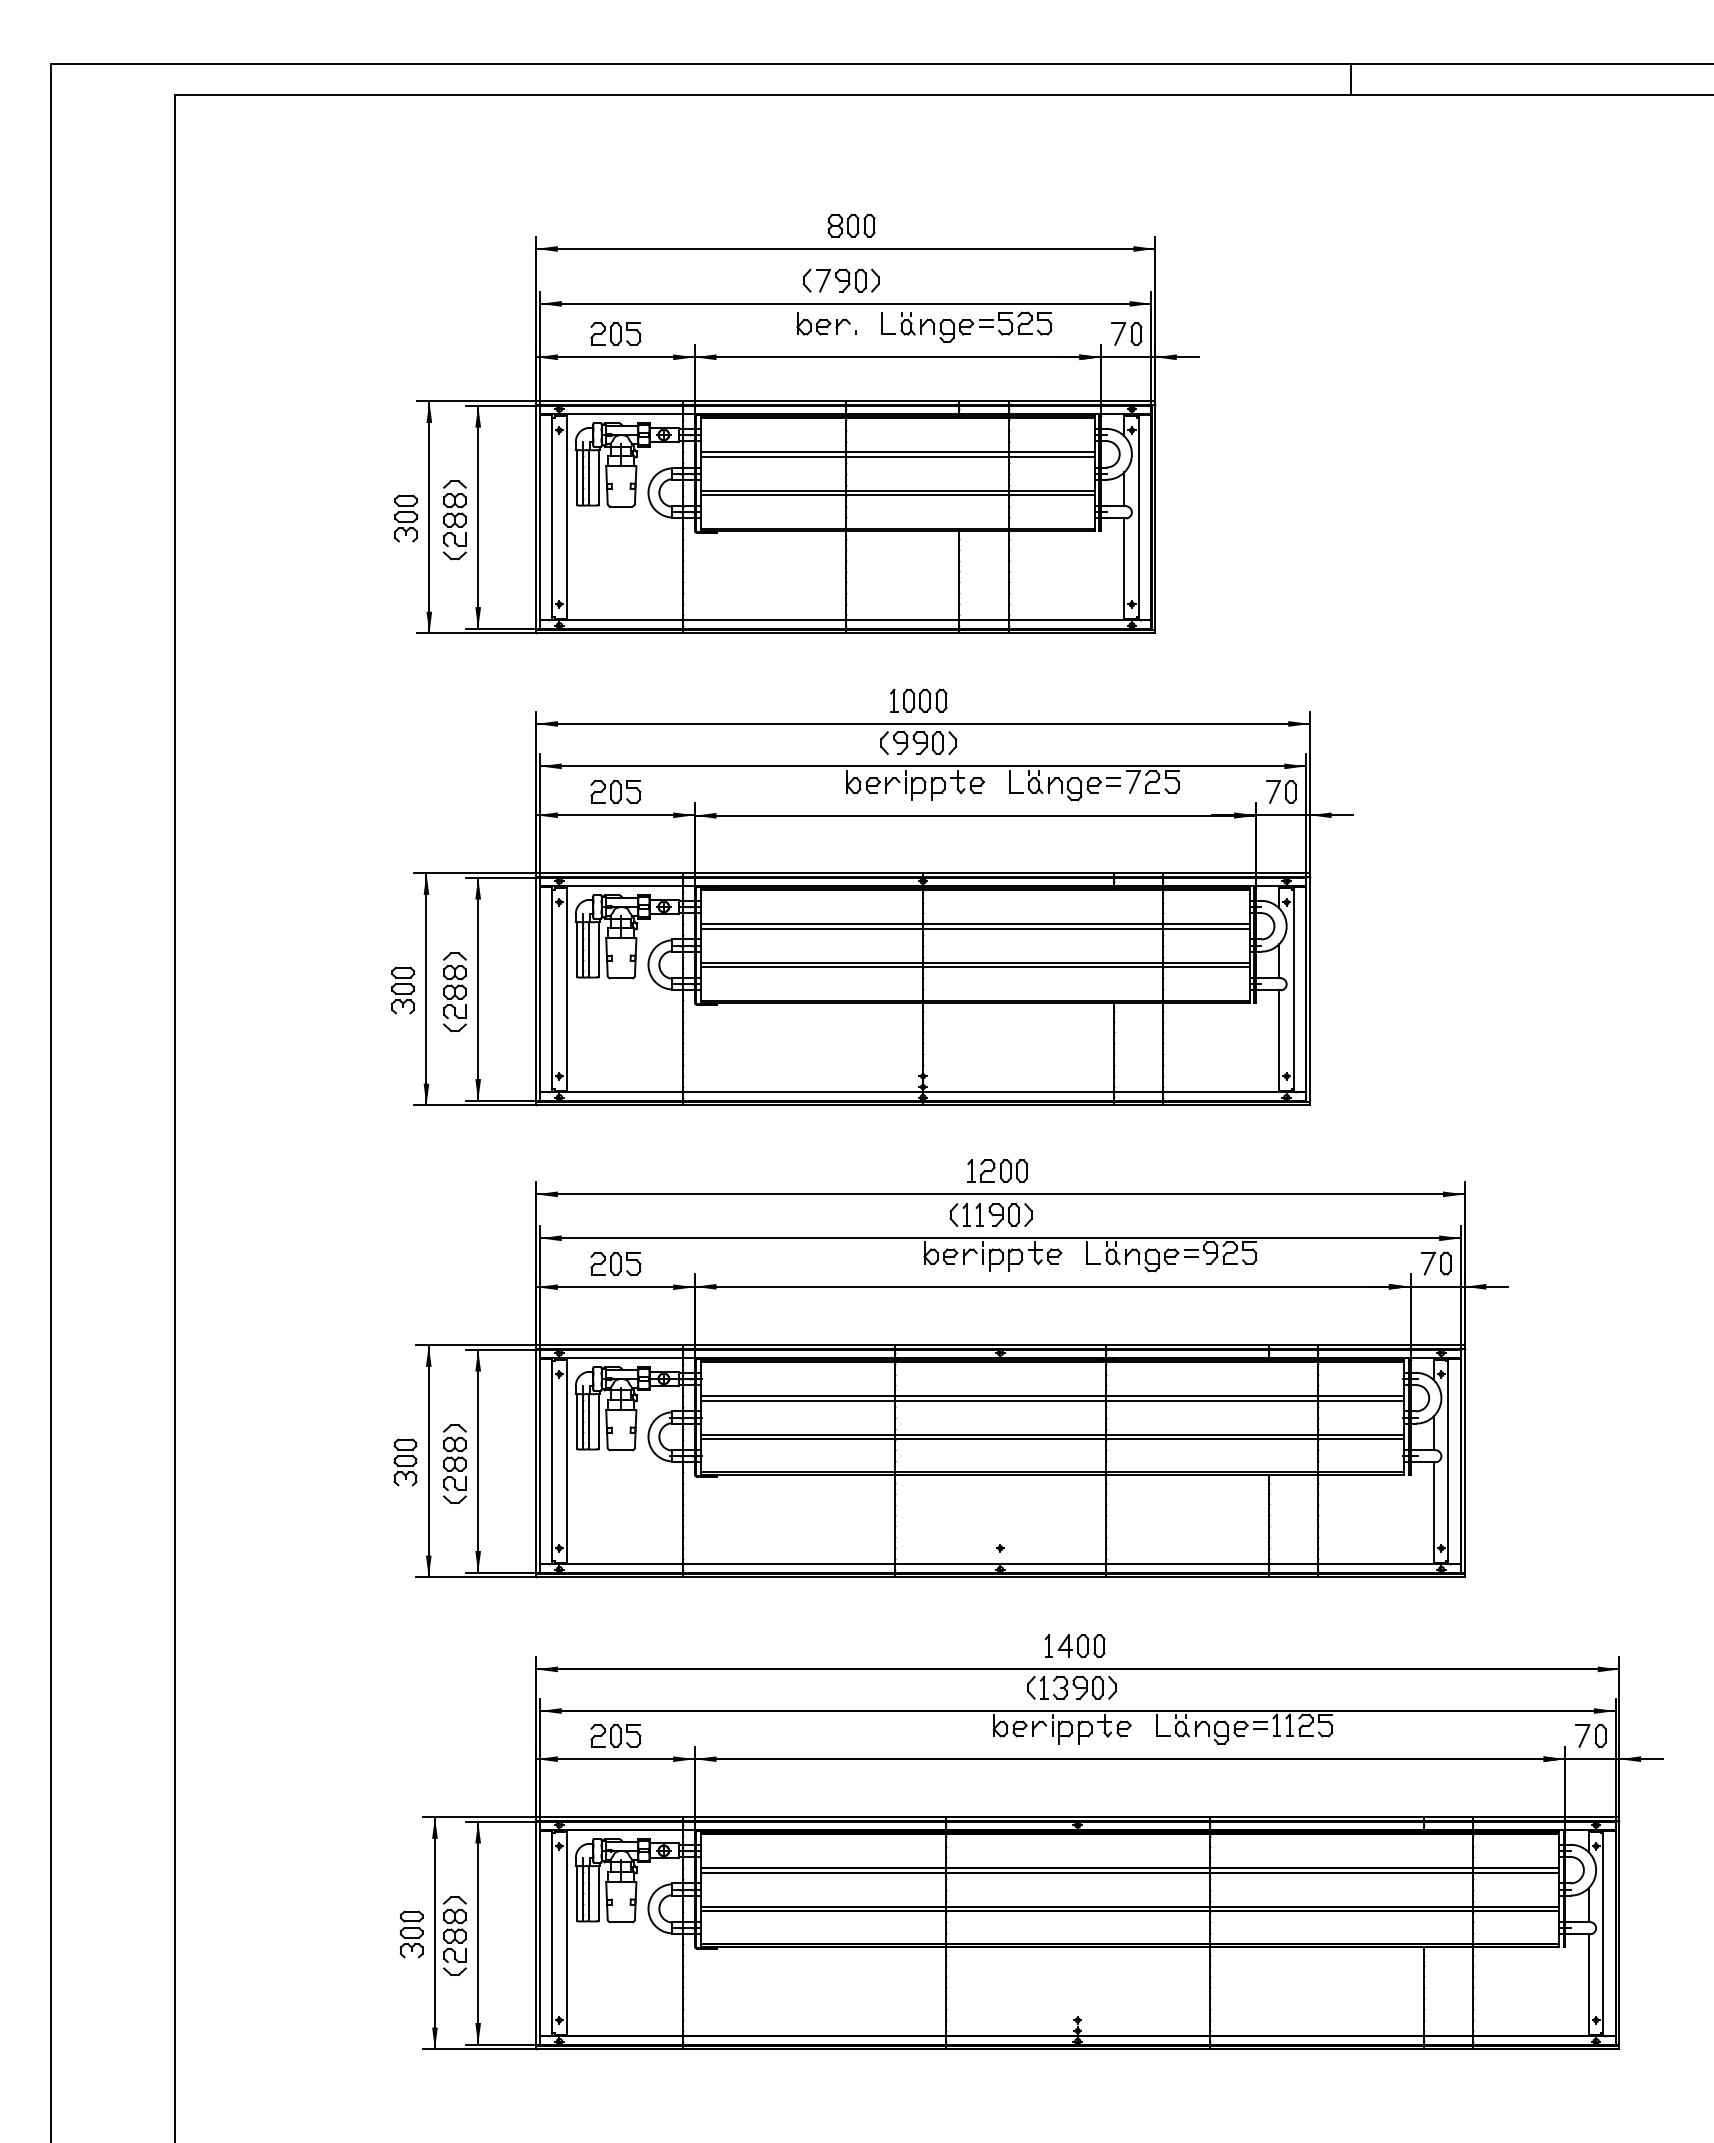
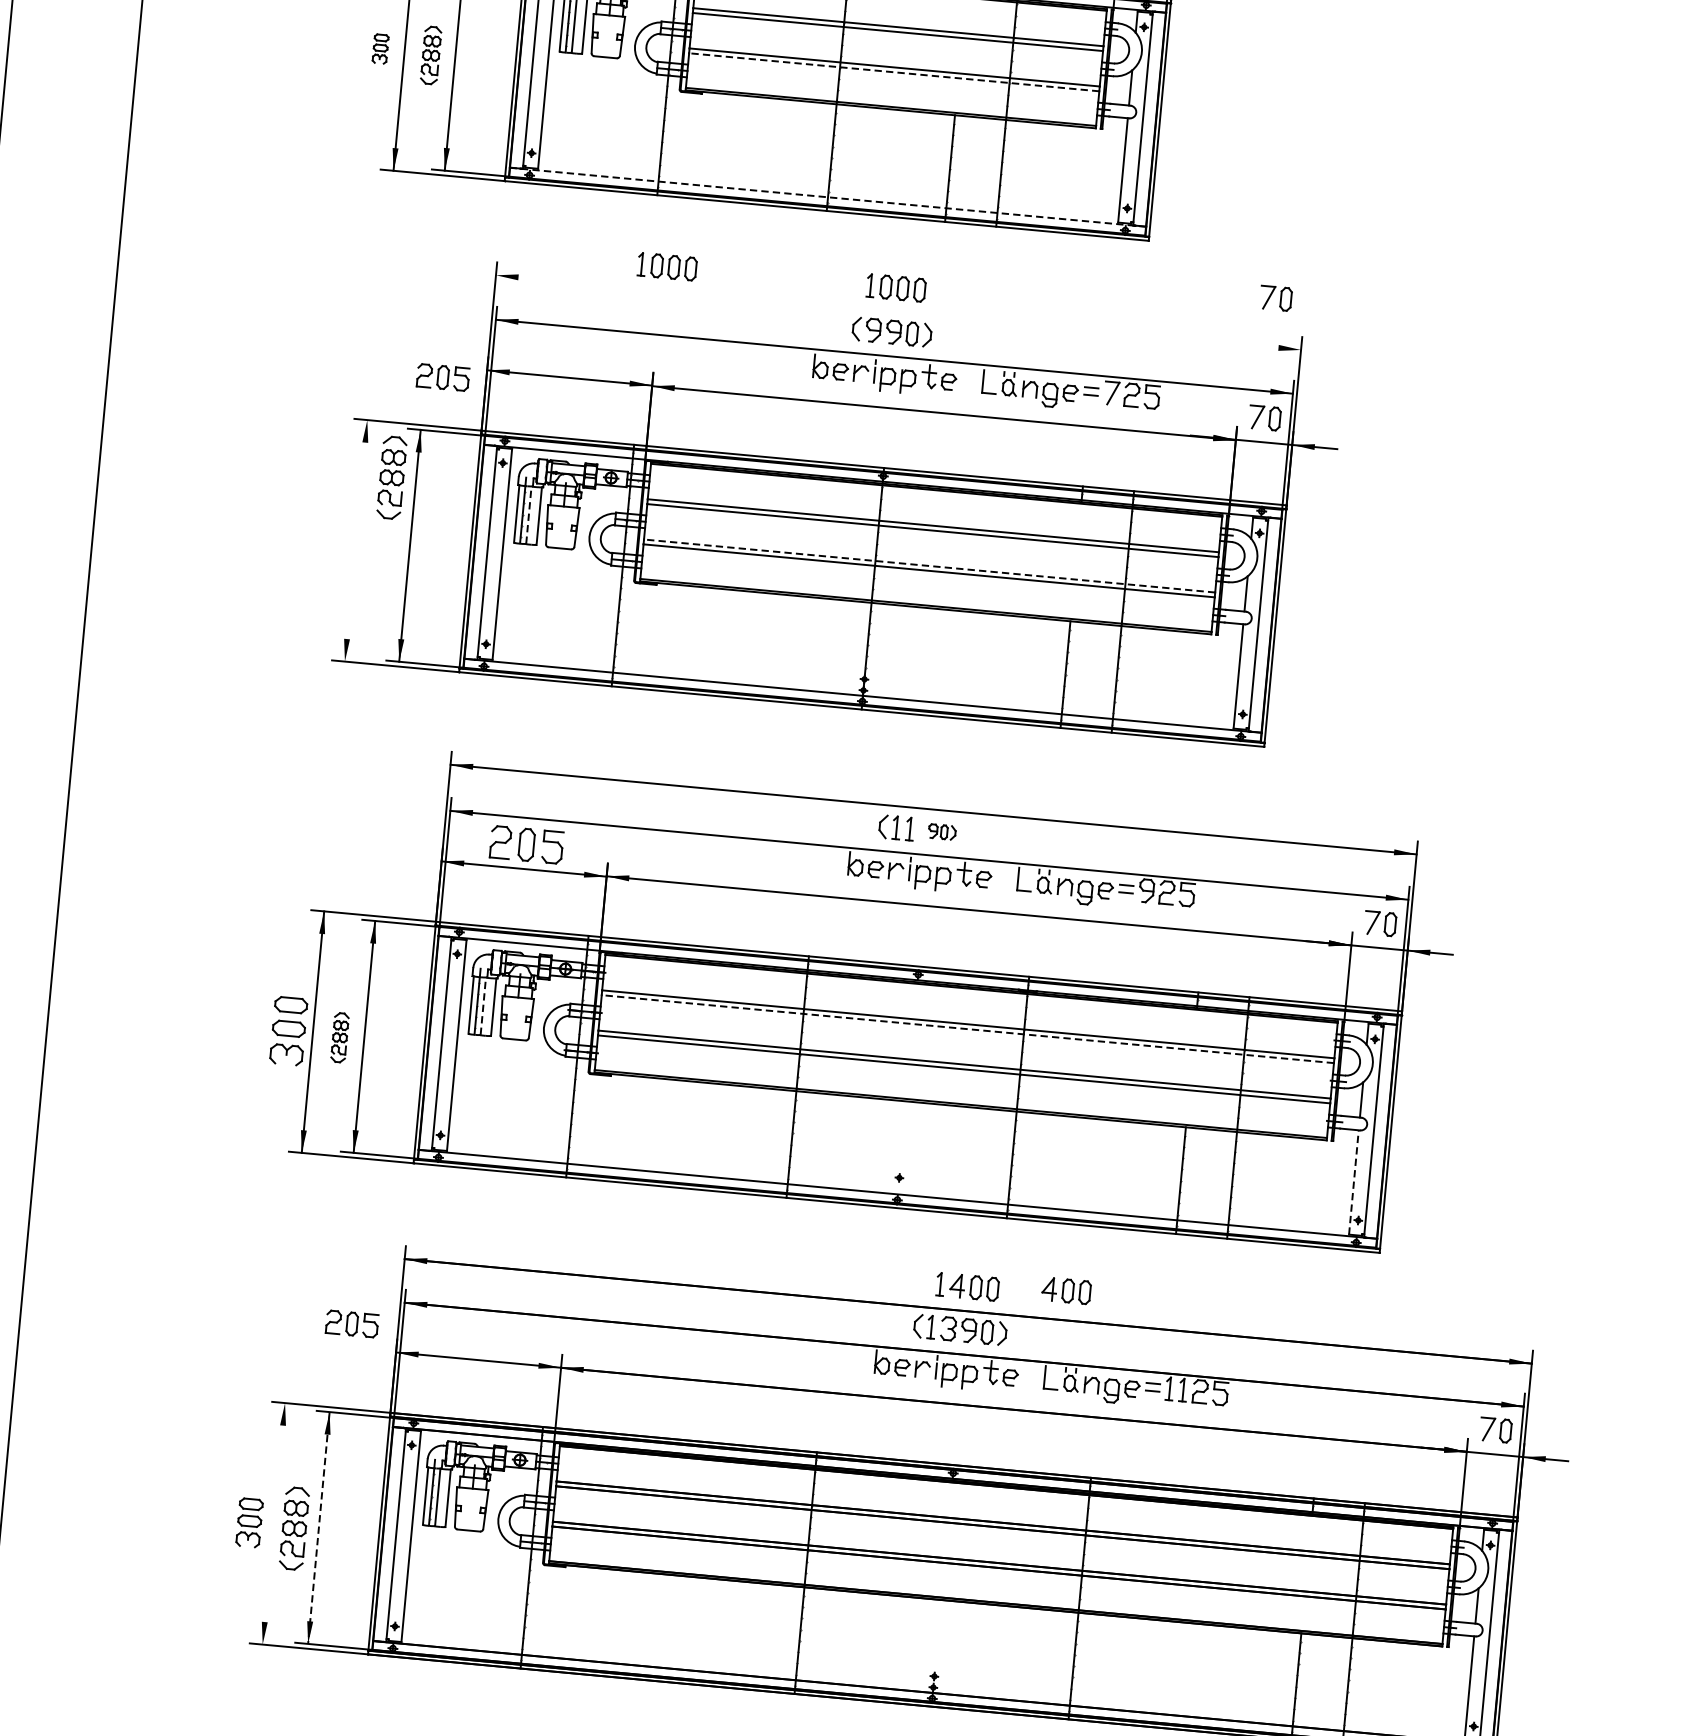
line: (897, 495) -> (893, 72), solid -> dashed
part: (406, 518) -> (380, 49), size x0.6
part: (454, 520) -> (430, 55), size x0.7
line: (845, 620) -> (827, 197), solid -> dashed
part: (1281, 676) -> (1276, 297), added
part: (698, 700) -> (667, 266), added
line: (922, 723) -> (897, 312), removed
part: (615, 791) -> (442, 376), moved
line: (588, 949) -> (528, 515), solid -> dashed
line: (974, 962) -> (929, 565), solid -> dashed
line: (426, 989) -> (356, 541), removed
part: (403, 990) -> (332, 539), removed
part: (454, 992) -> (391, 478), moved
part: (997, 1170) -> (932, 784), removed
part: (1010, 1214) -> (942, 831), size x0.6
part: (615, 1263) -> (526, 844), size x1.4
line: (1052, 1400) -> (967, 1029), solid -> dashed
line: (588, 1421) -> (483, 1006), solid -> dashed
part: (405, 1462) -> (288, 1031), size x1.4
part: (454, 1464) -> (339, 1037), size x0.6
line: (1433, 1512) -> (1353, 1182), solid -> dashed
part: (1169, 1641) -> (1066, 1291), added
part: (615, 1735) -> (351, 1323), moved
line: (434, 1933) -> (273, 1524), removed
line: (478, 1933) -> (319, 1528), solid -> dashed

